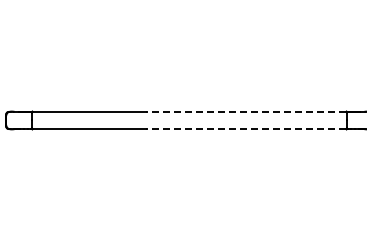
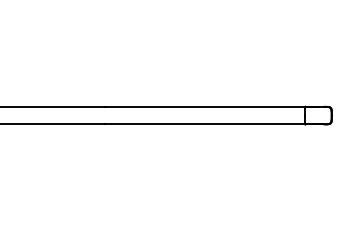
line: (245, 111) -> (204, 106), dashed -> solid
line: (245, 129) -> (204, 124), dashed -> solid

